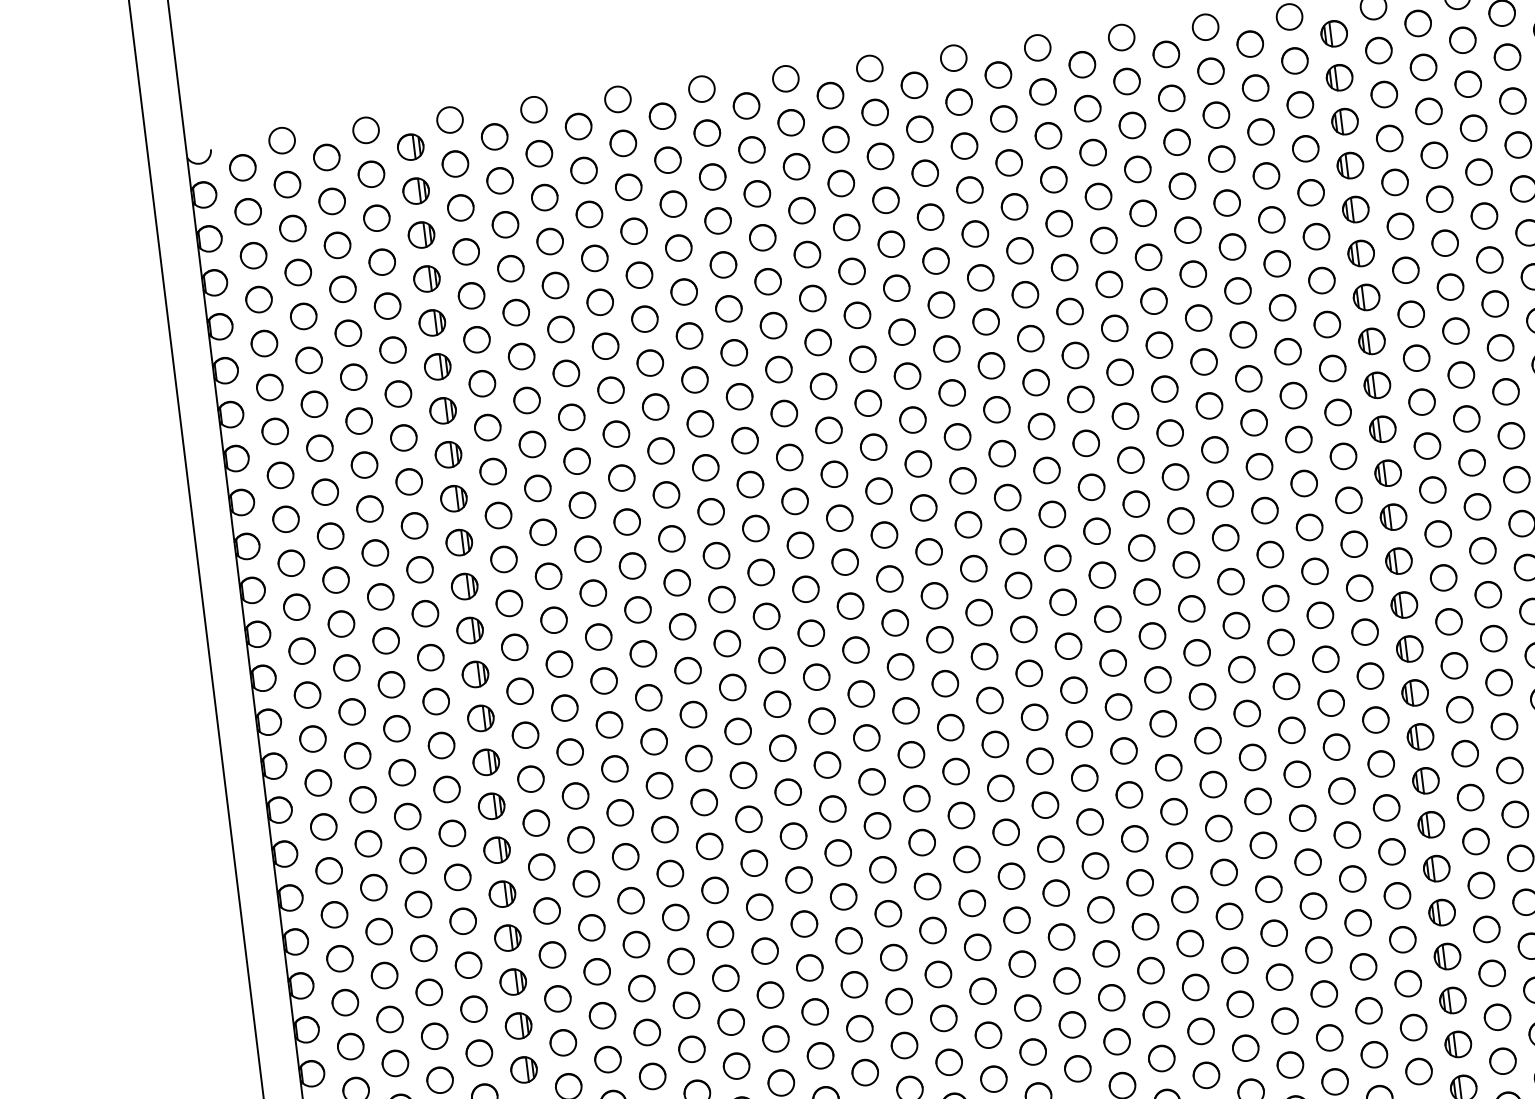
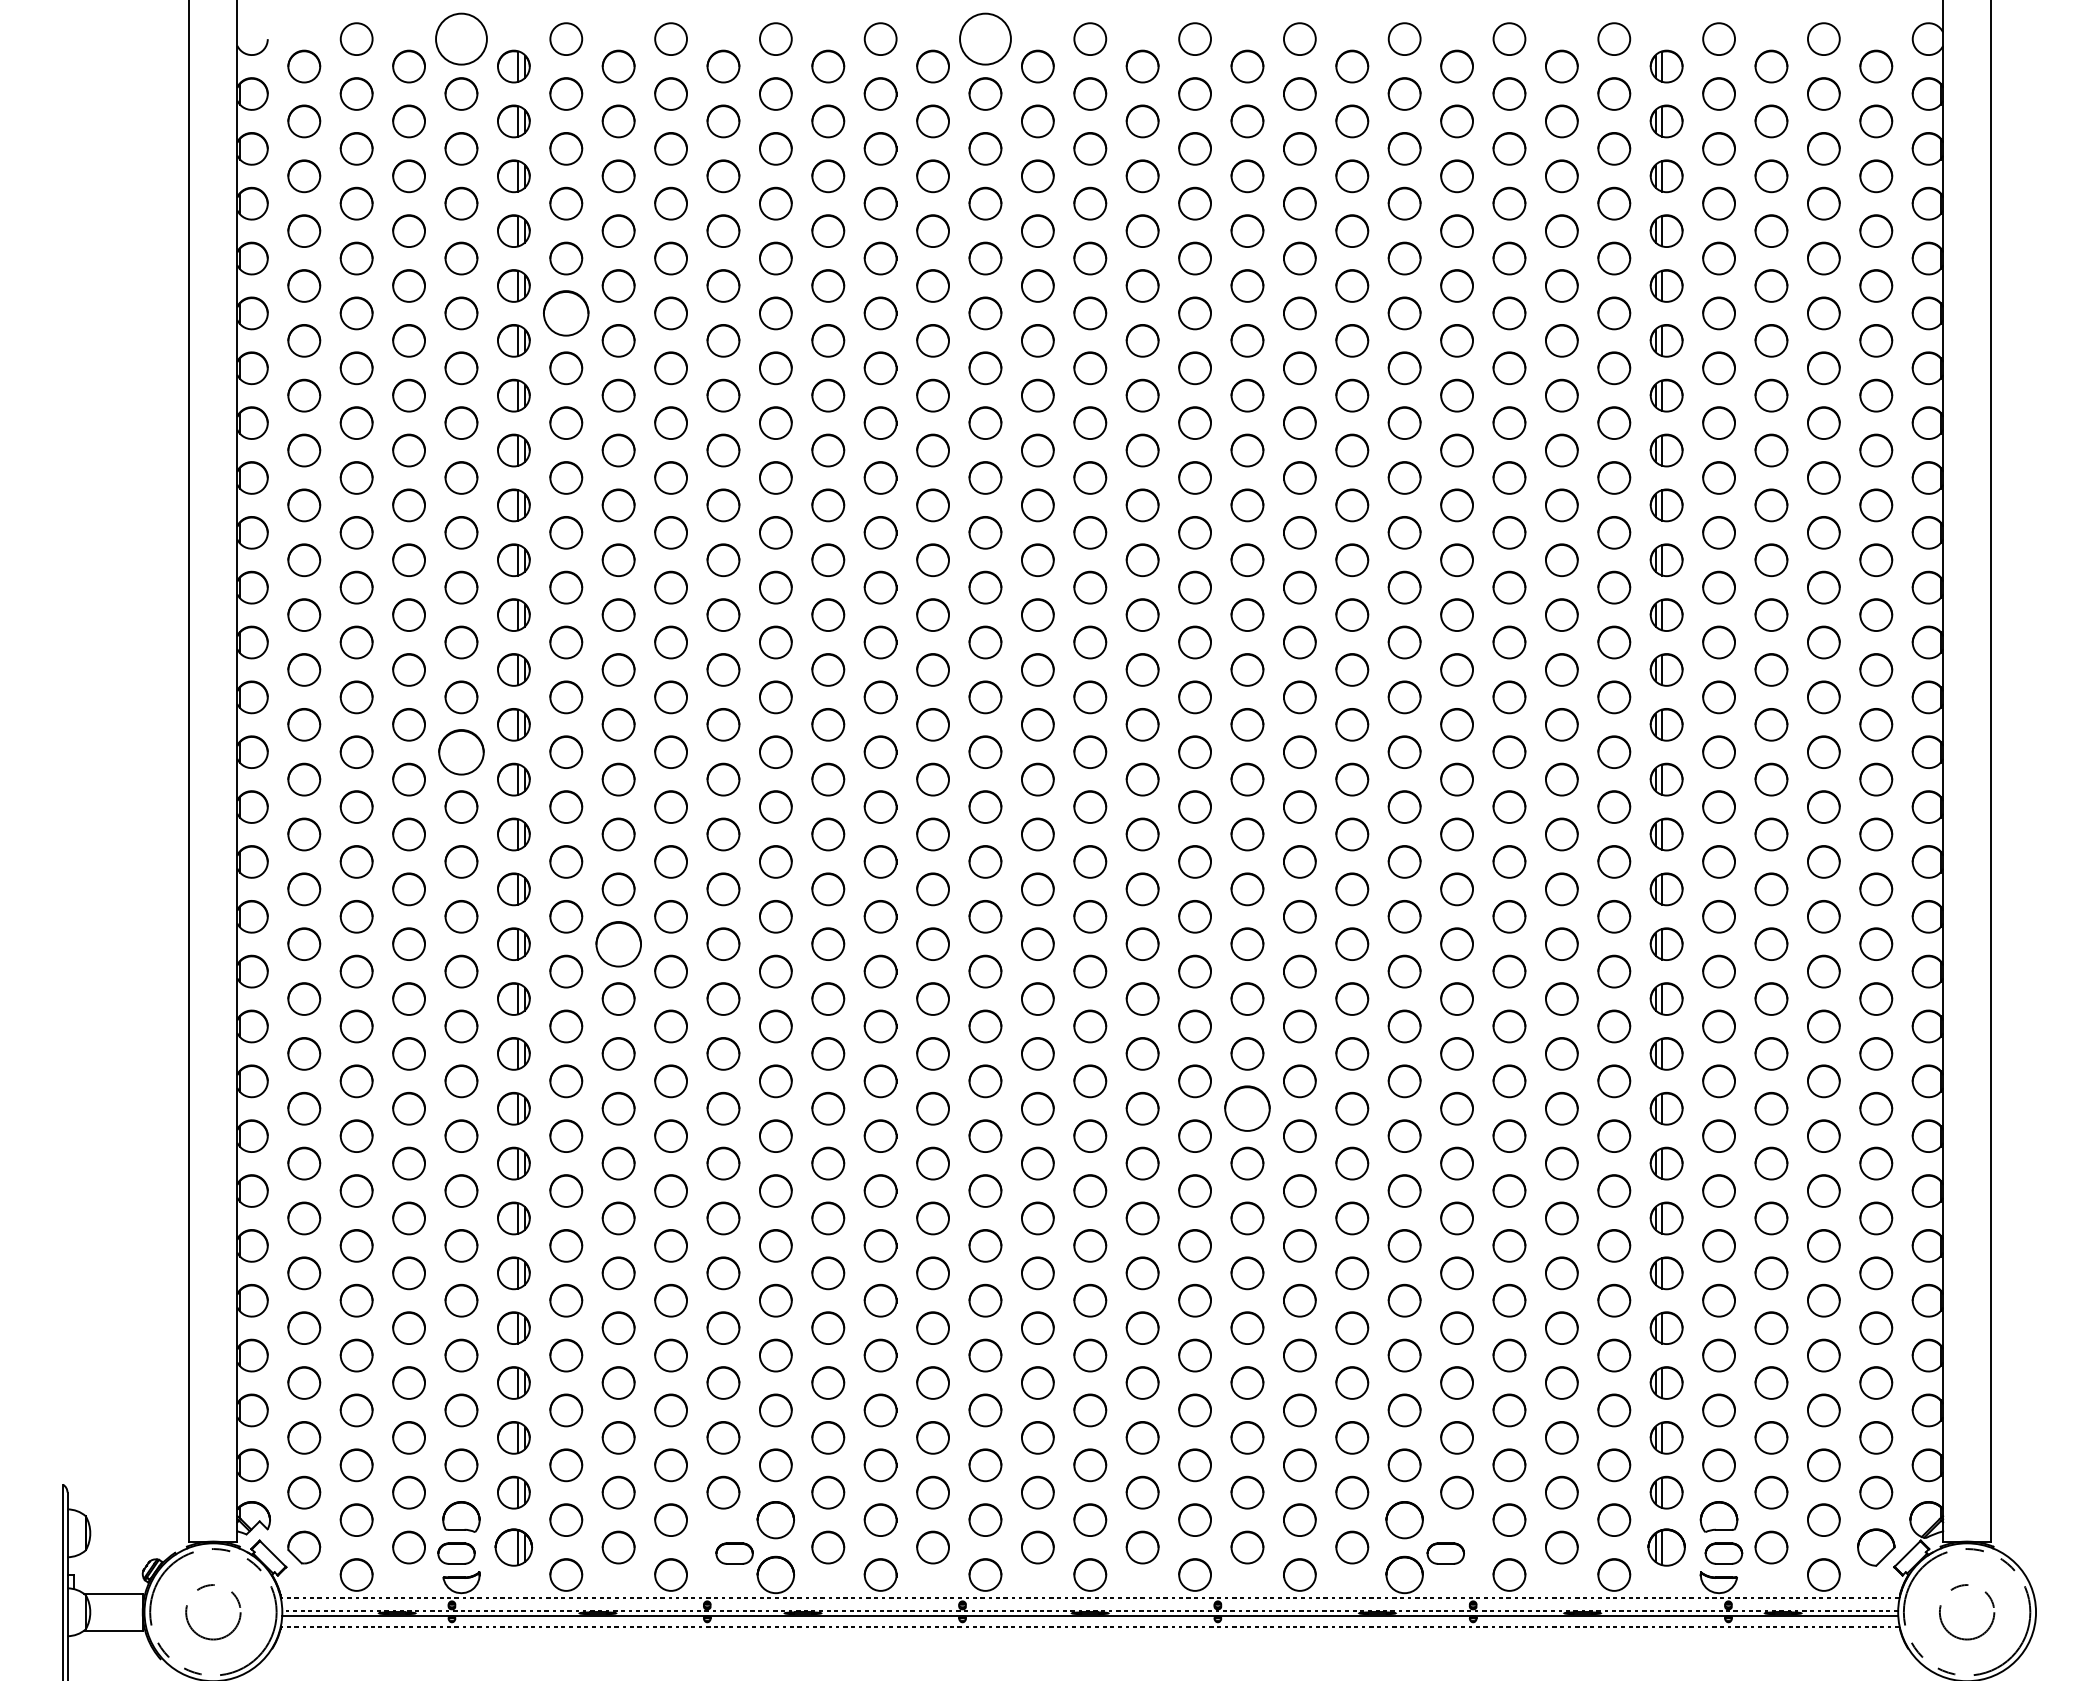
circle: (785, 79) -> (985, 39), size x1.6
circle: (366, 130) -> (461, 39), size x1.6
part: (477, 339) -> (566, 313), size x1.4
part: (436, 701) -> (461, 751), size x1.4
part: (580, 839) -> (618, 943), size x1.4
part: (1100, 909) -> (1247, 1108), size x1.4

